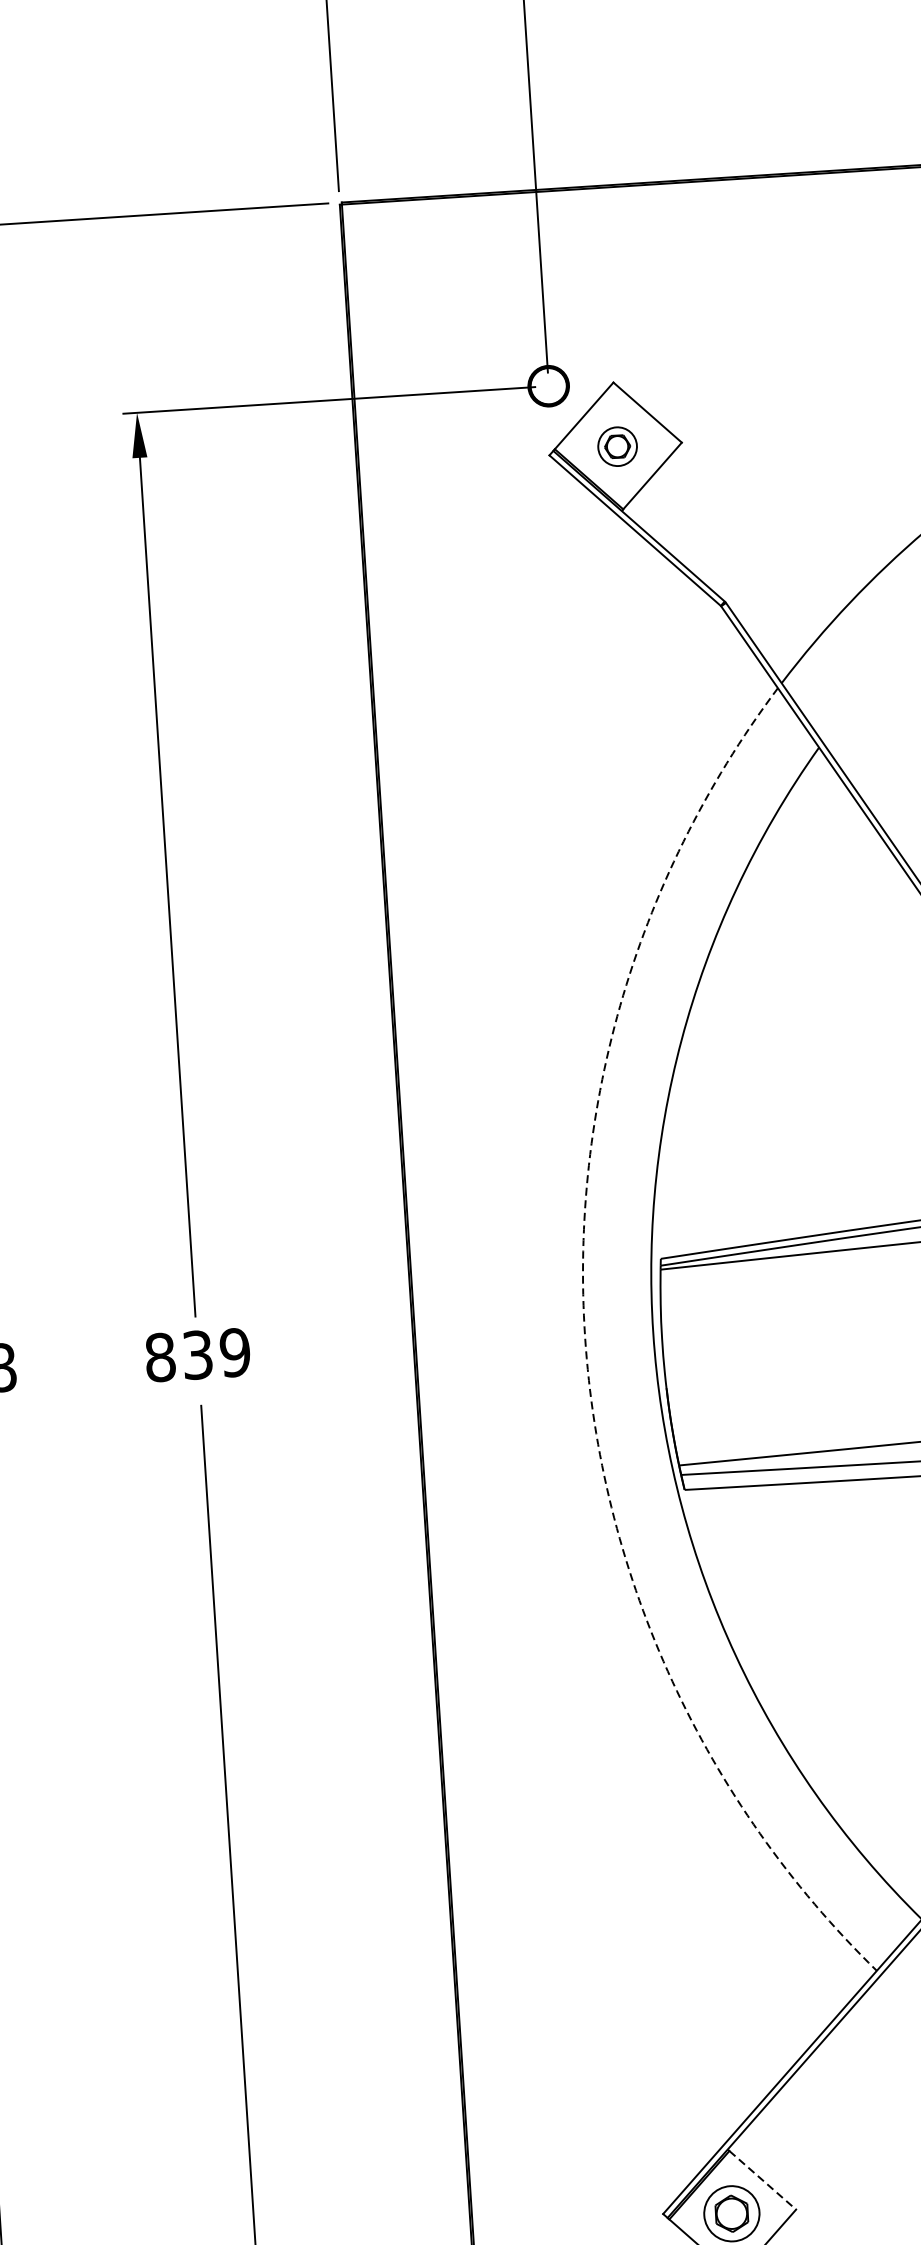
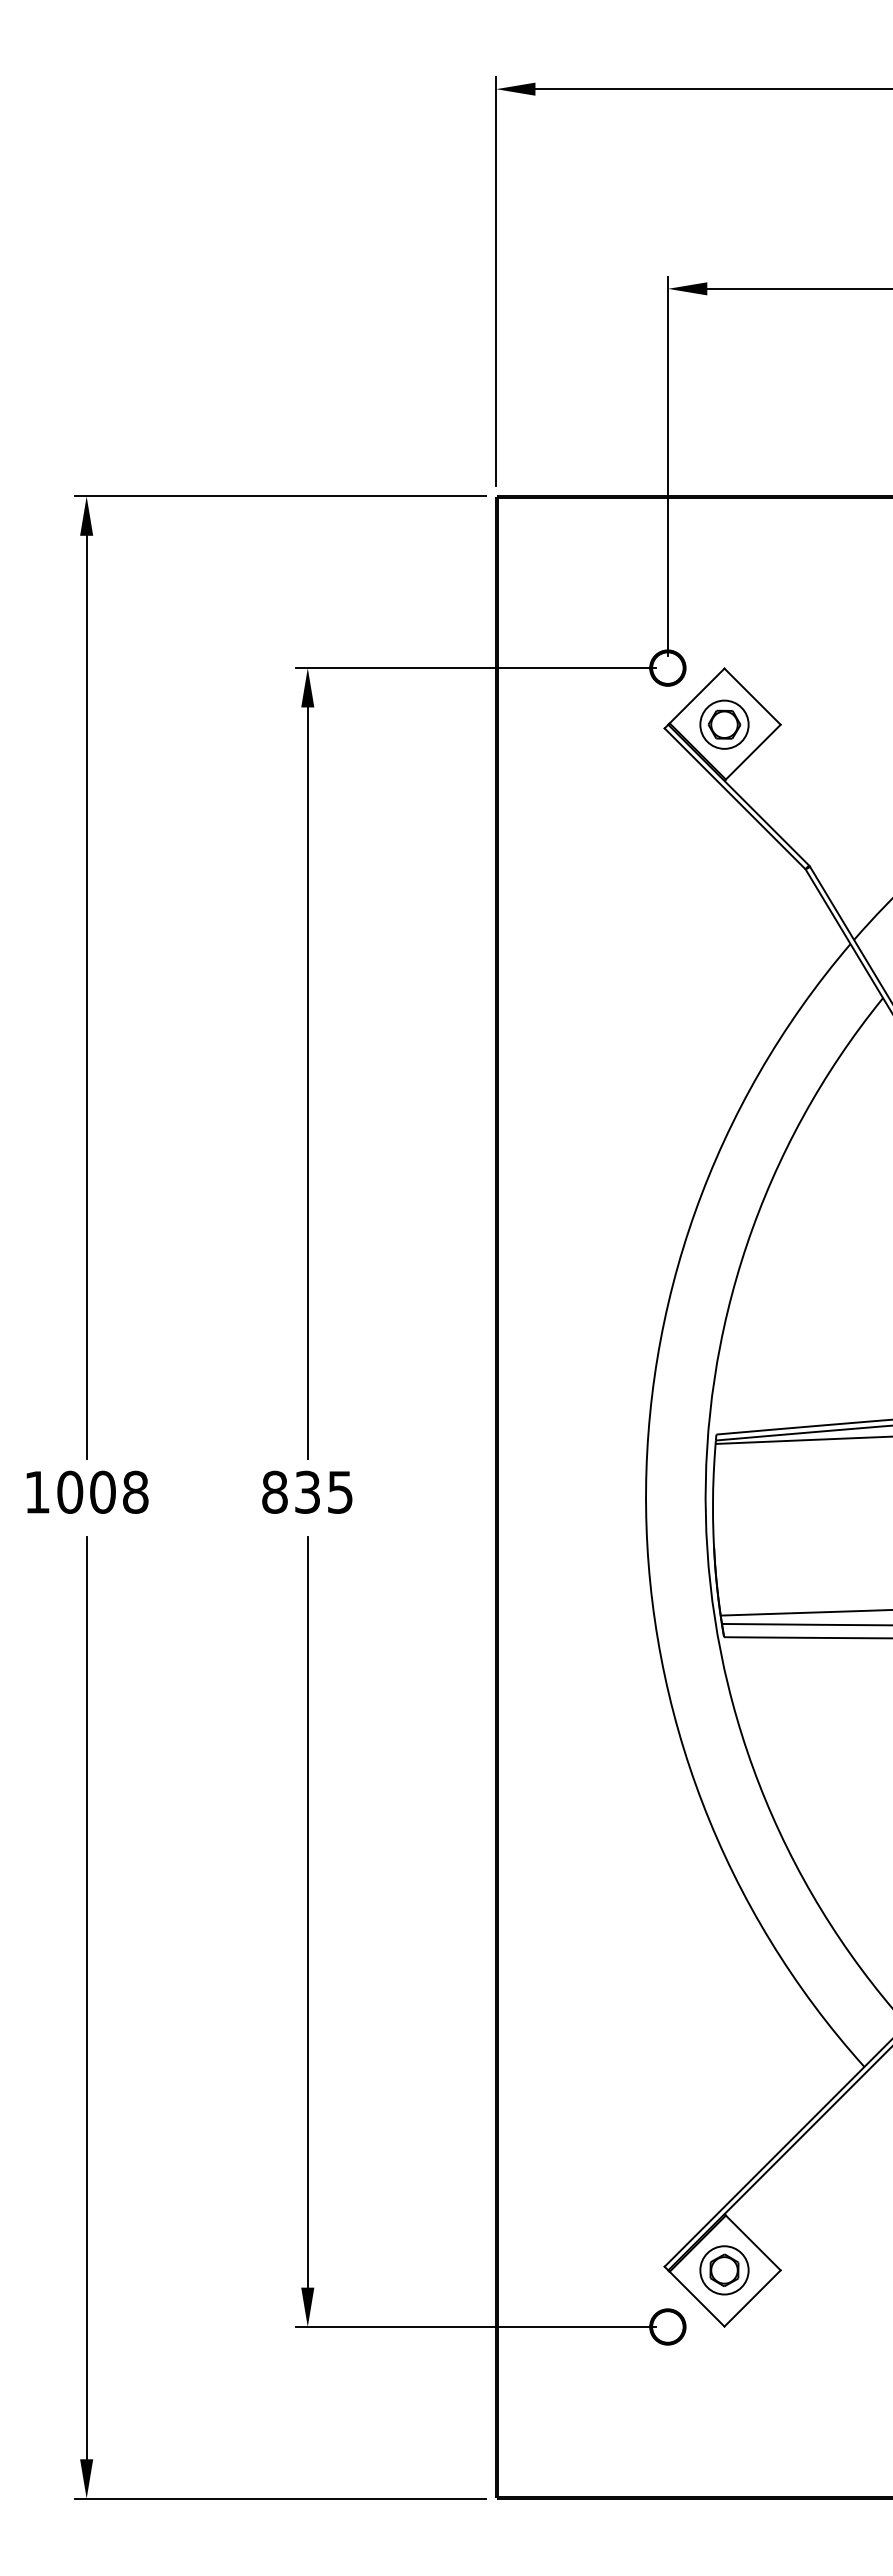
part: (617, 446) -> (724, 724), size x1.43
arc: (586, 1348) -> (646, 1508), dashed -> solid
text: (235, 1351) -> (340, 1491), 839 -> 835
line: (762, 2179) -> (753, 2242), dashed -> solid

